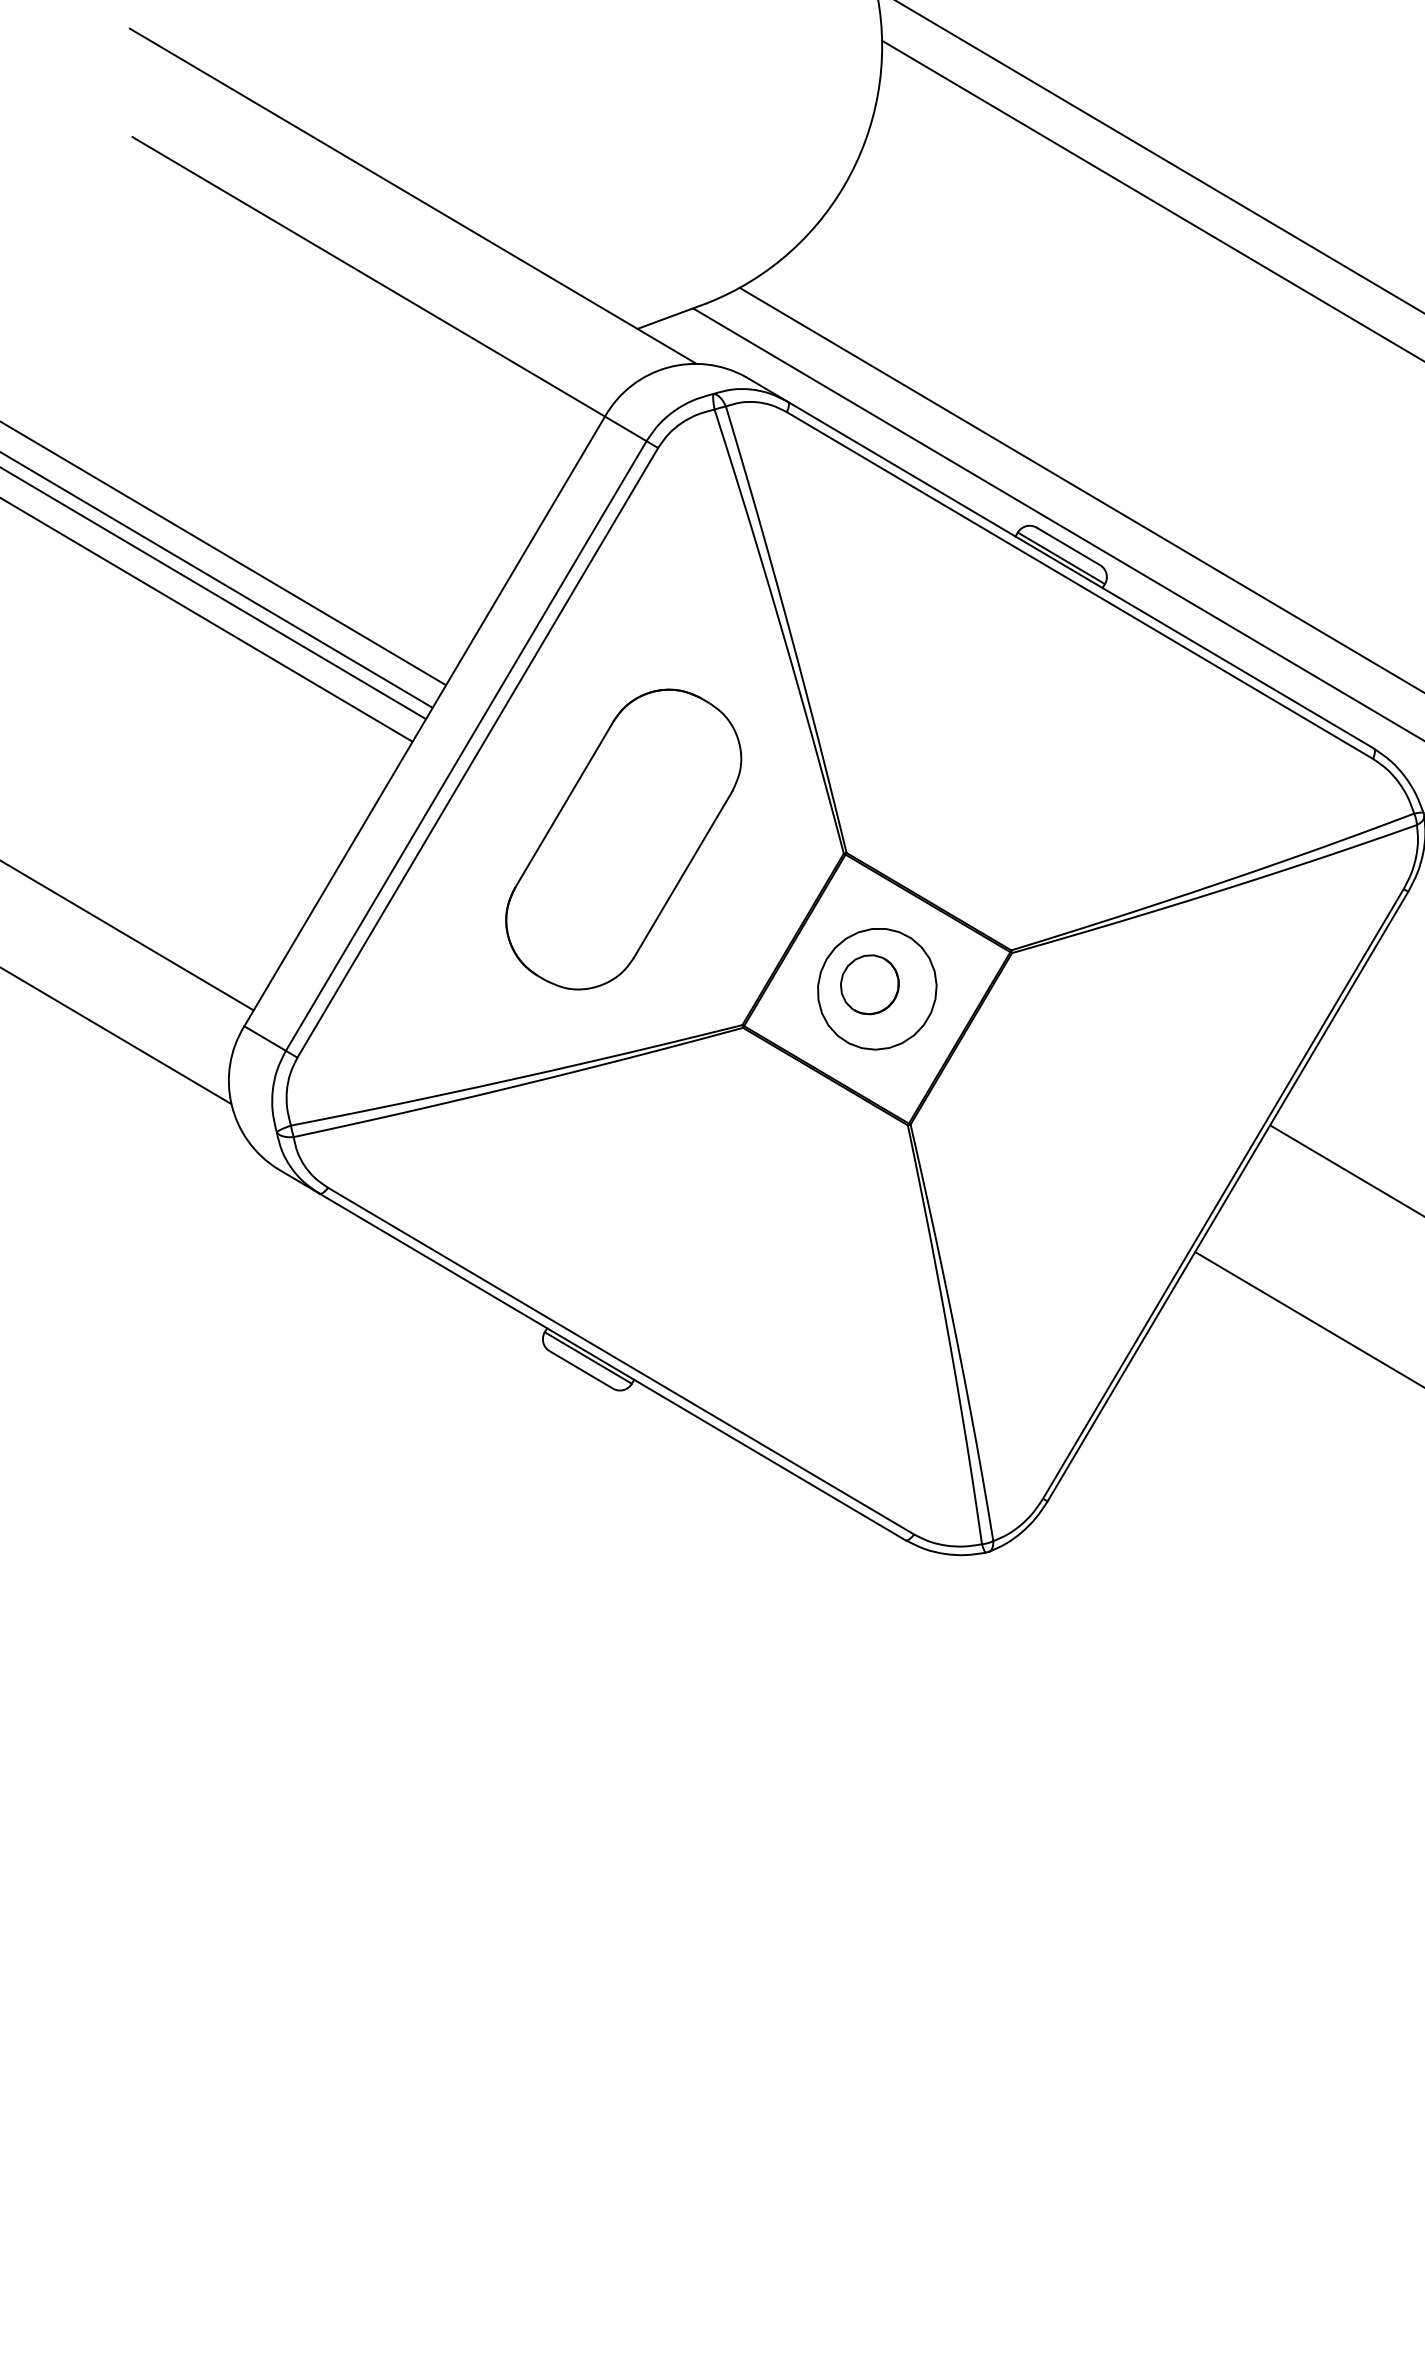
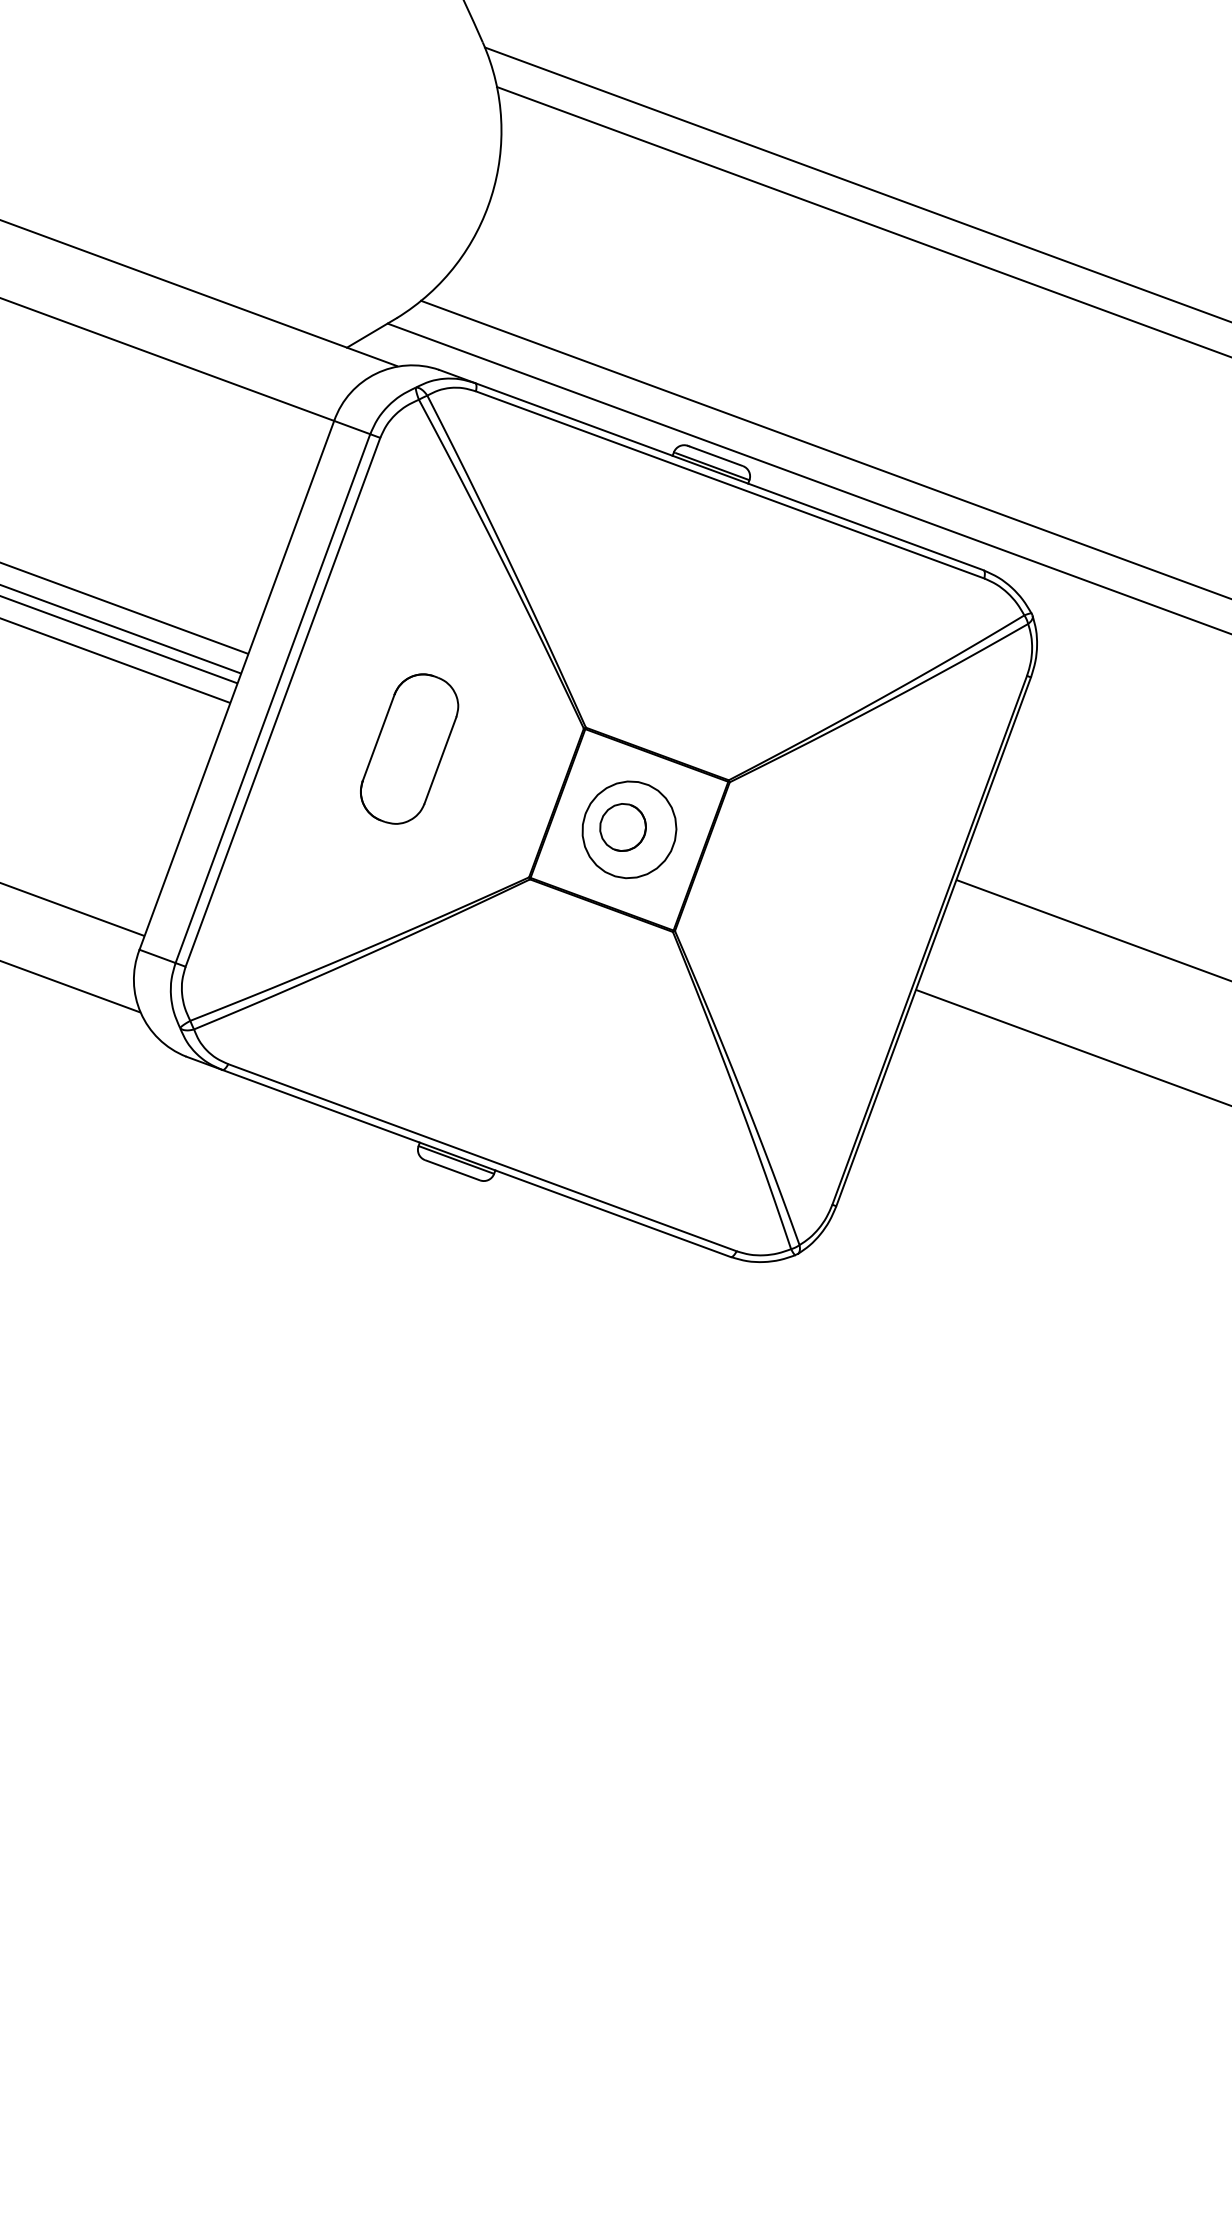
part: (623, 838) -> (409, 748), size x0.6

